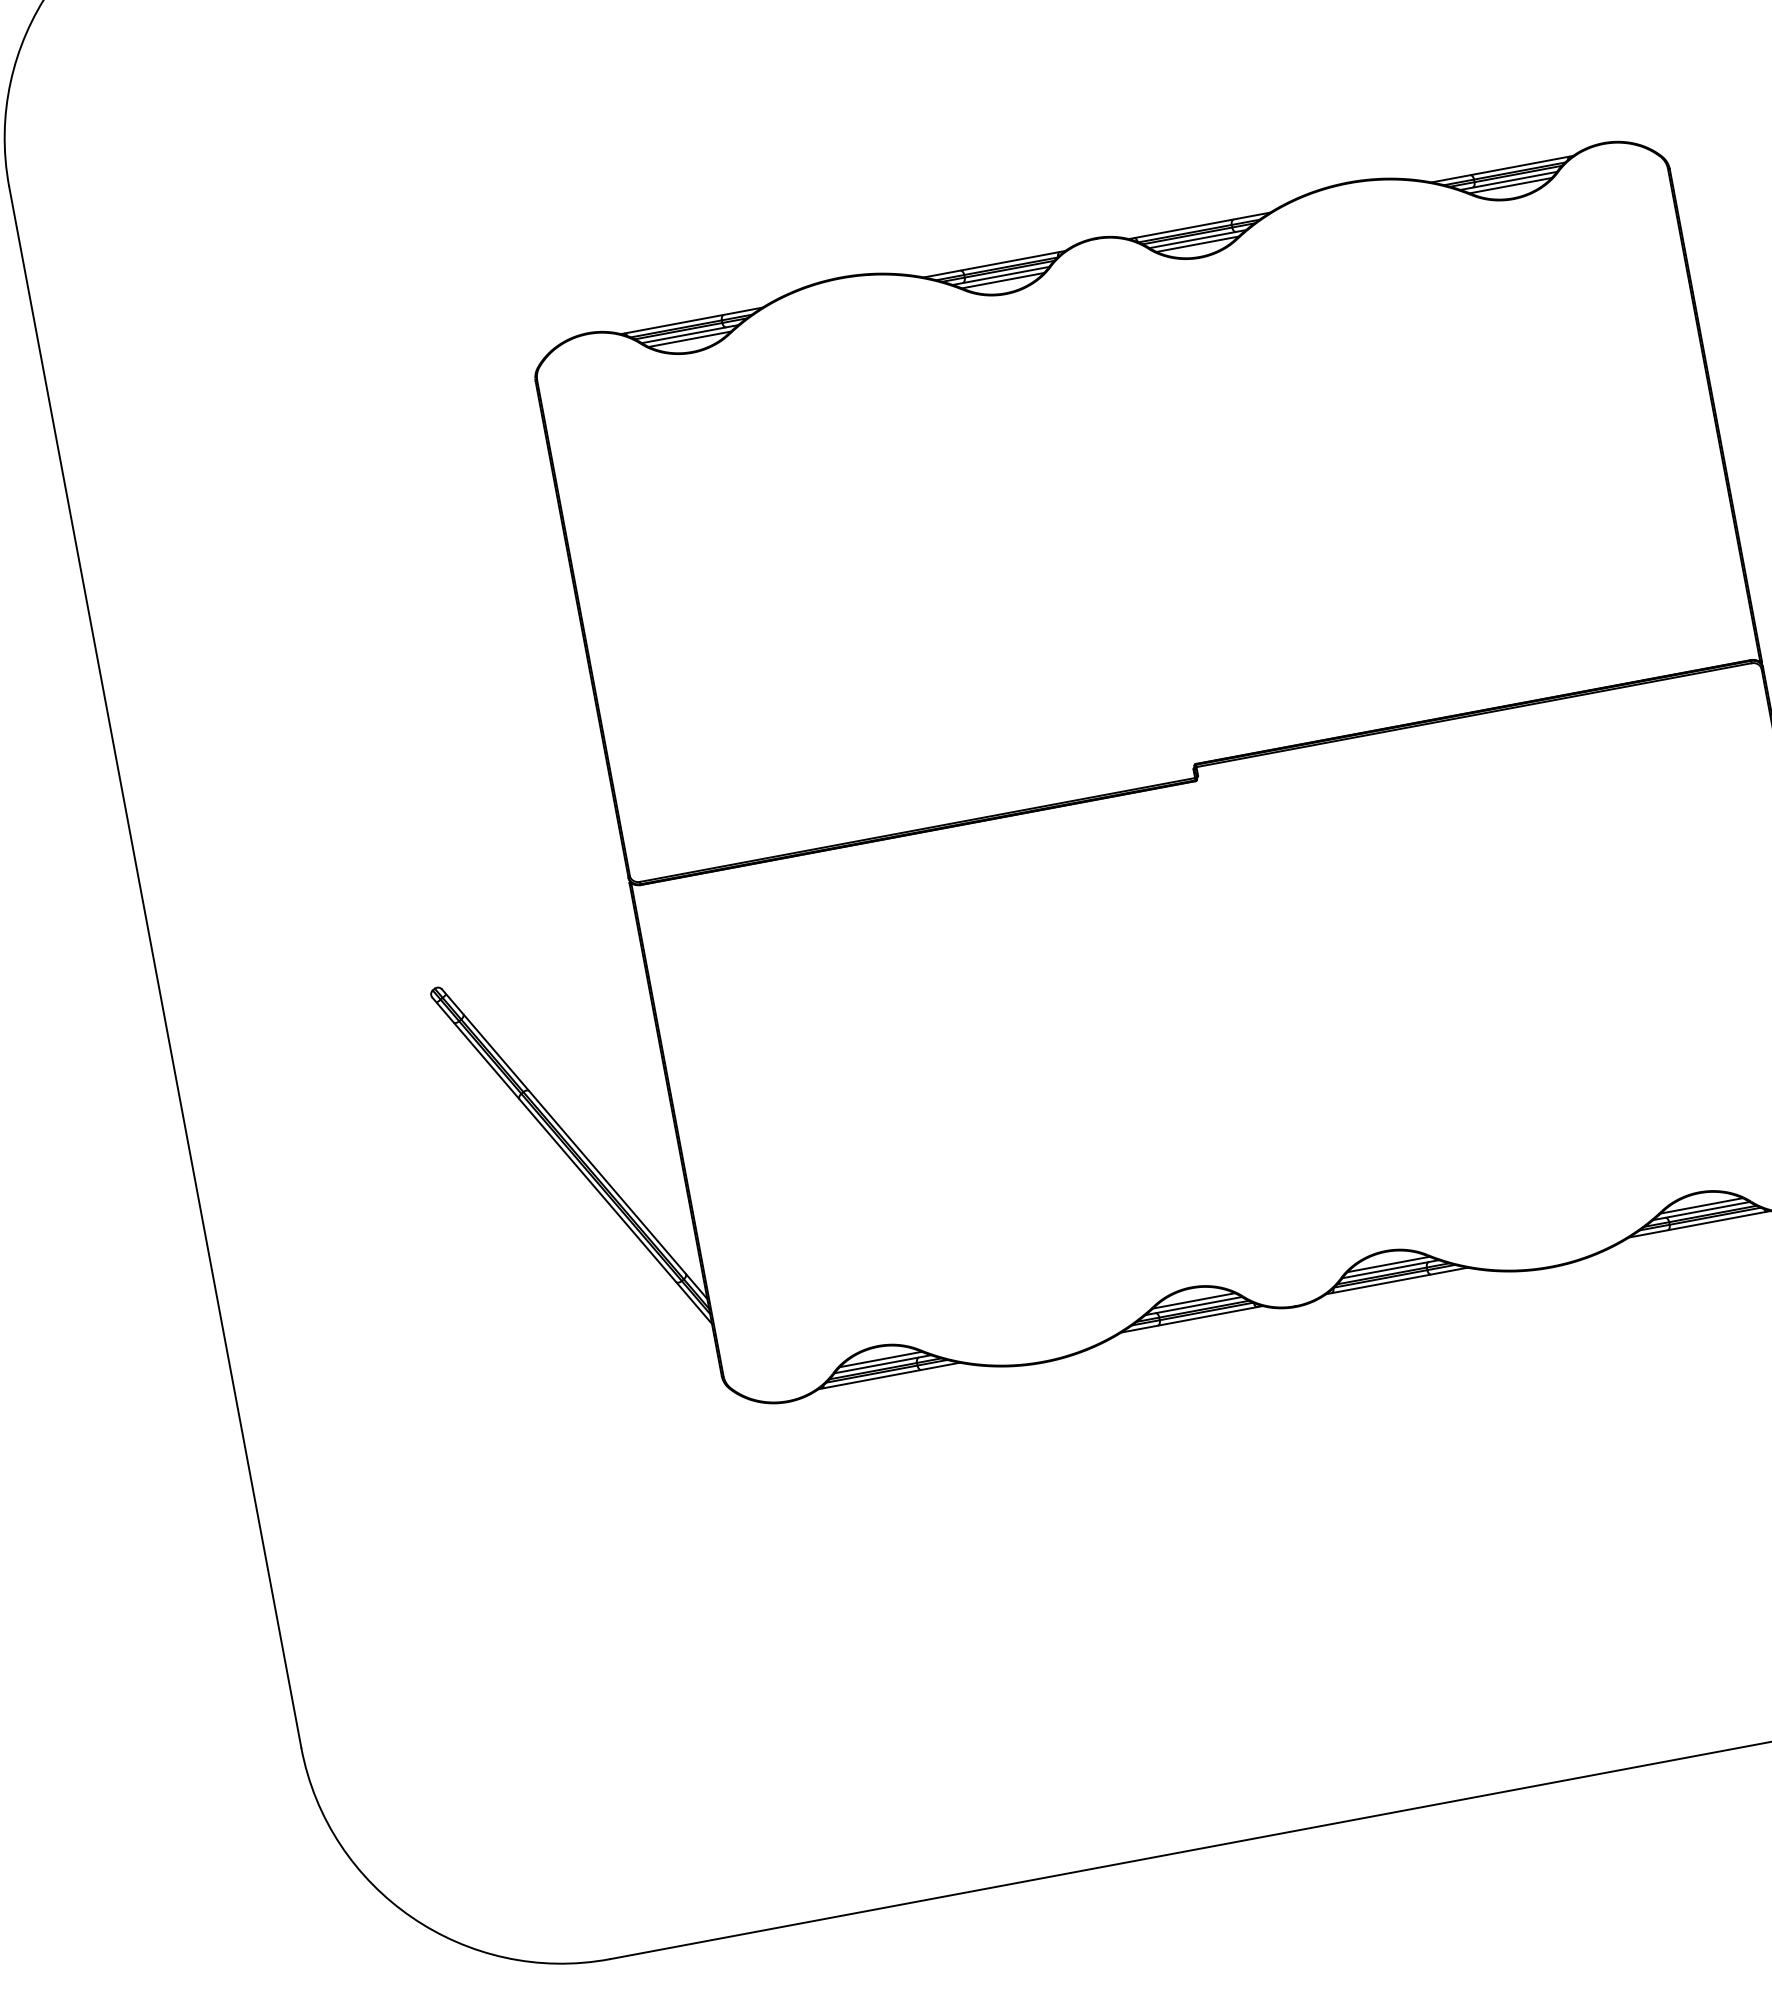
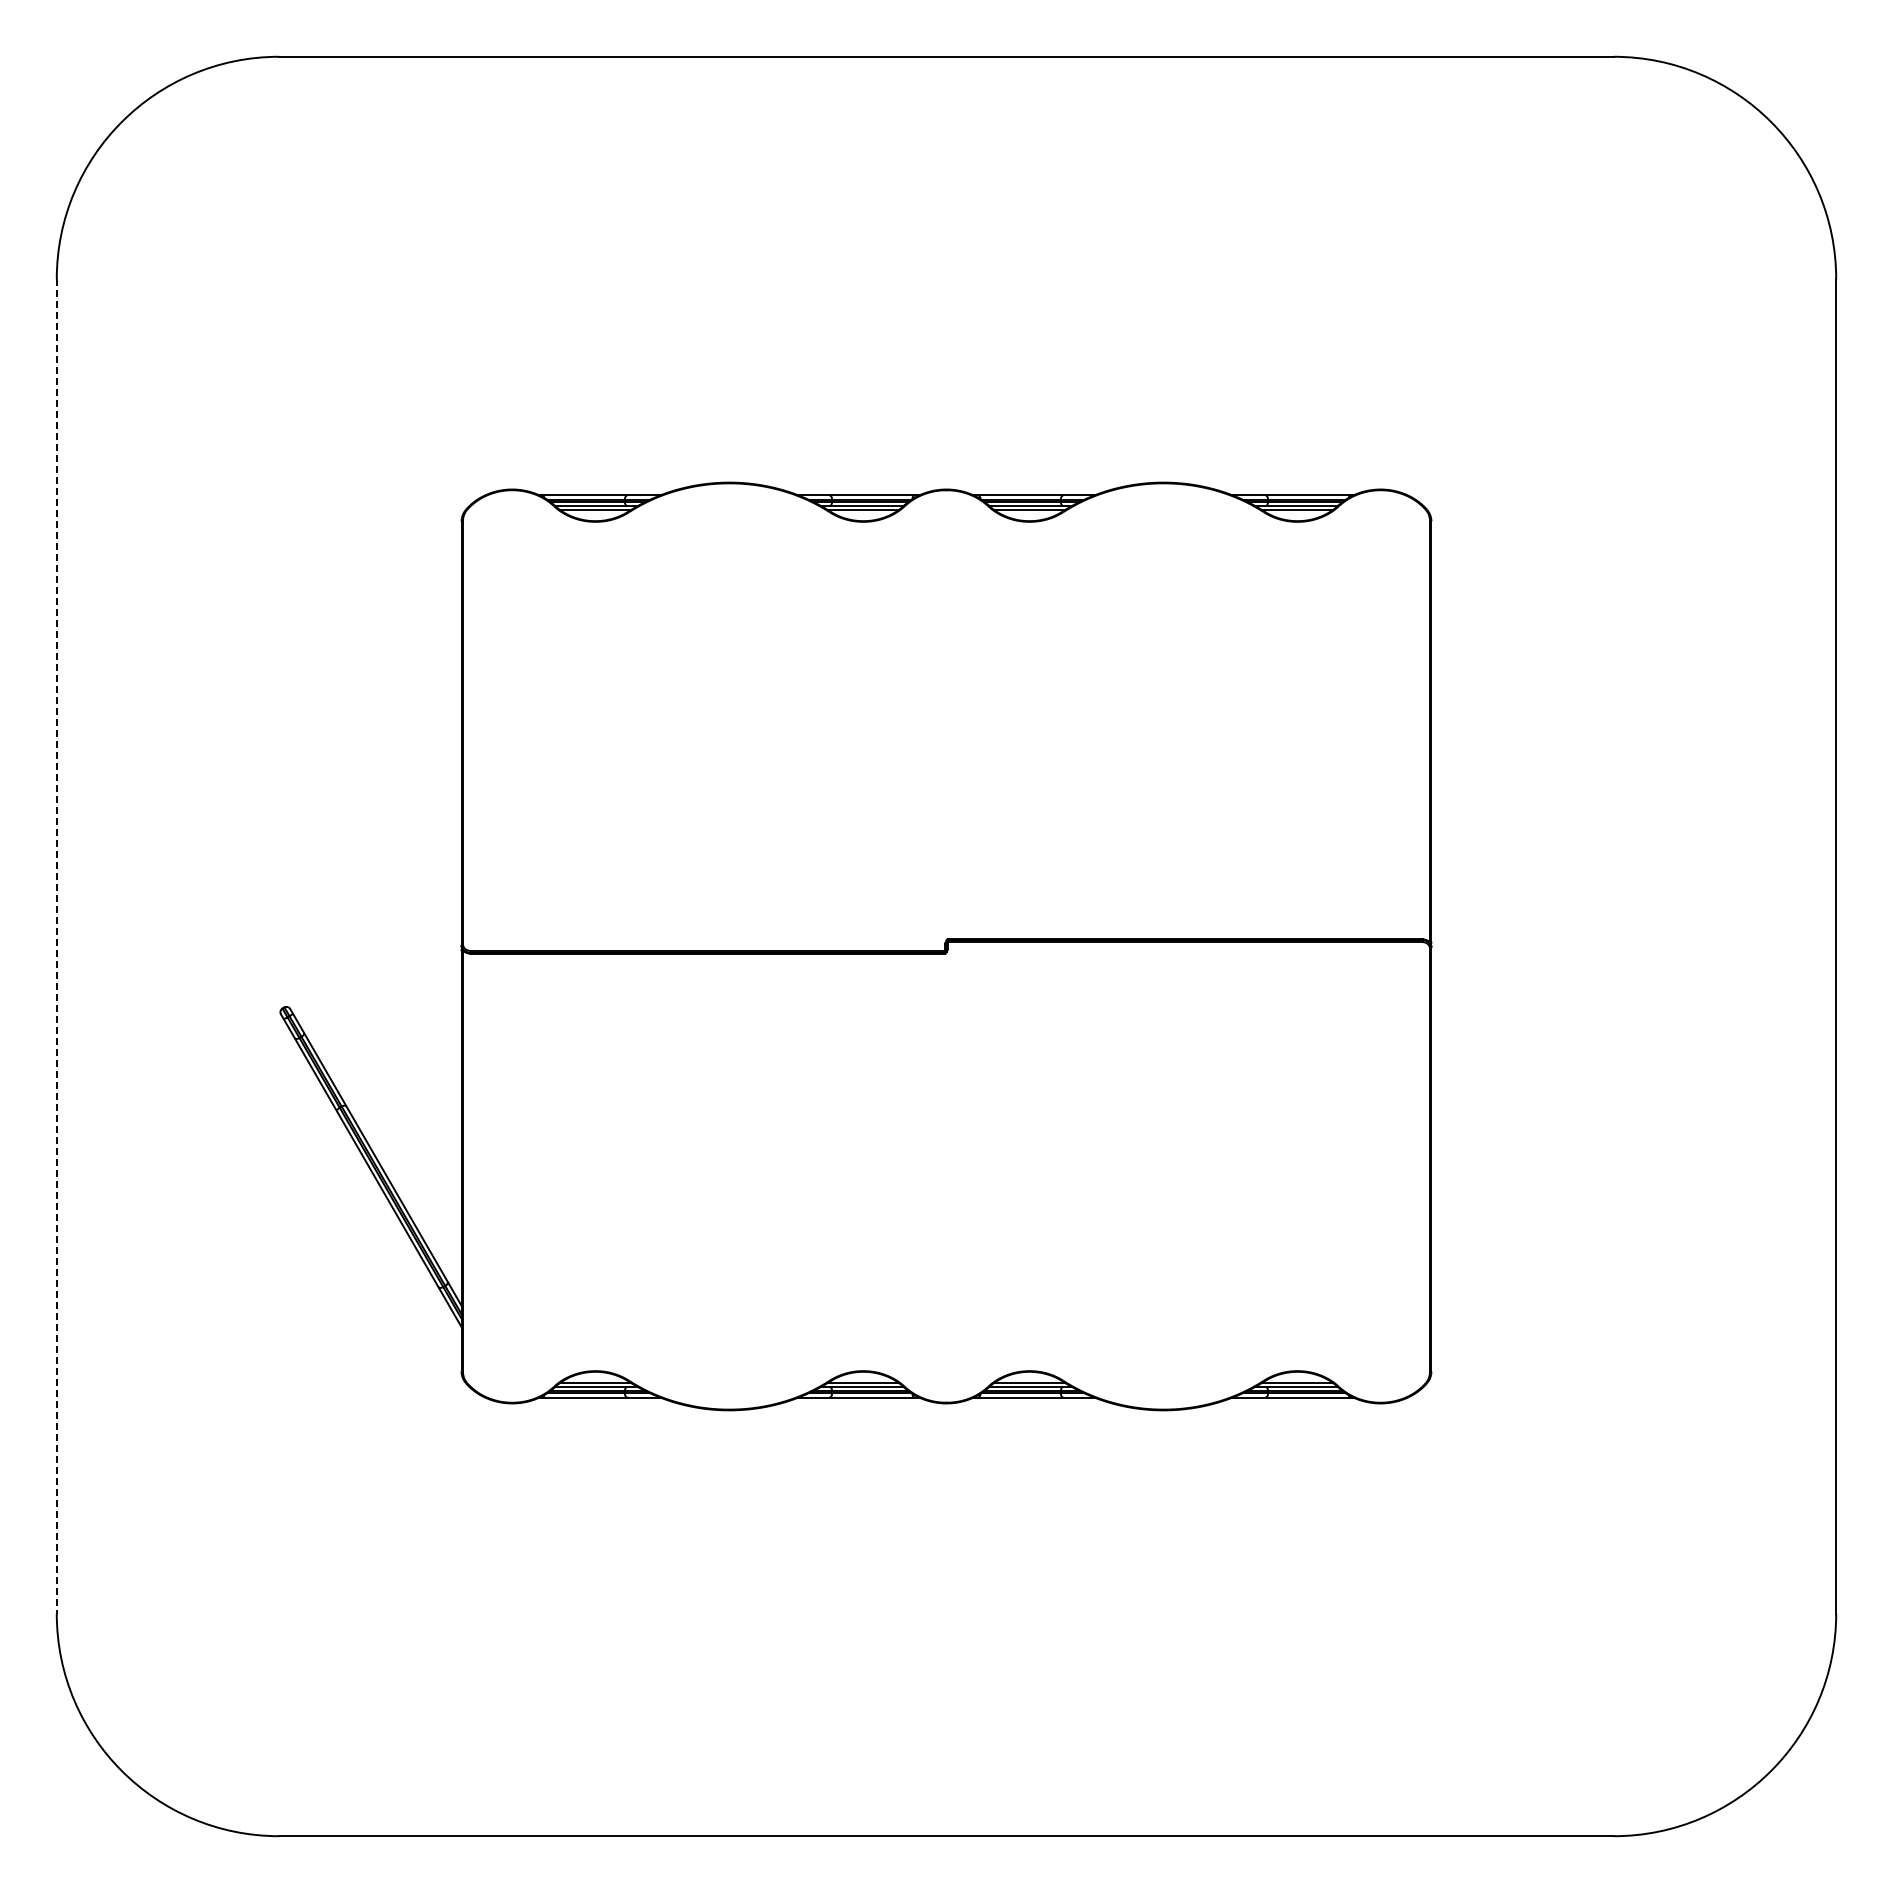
line: (154, 967) -> (56, 946), solid -> dashed

